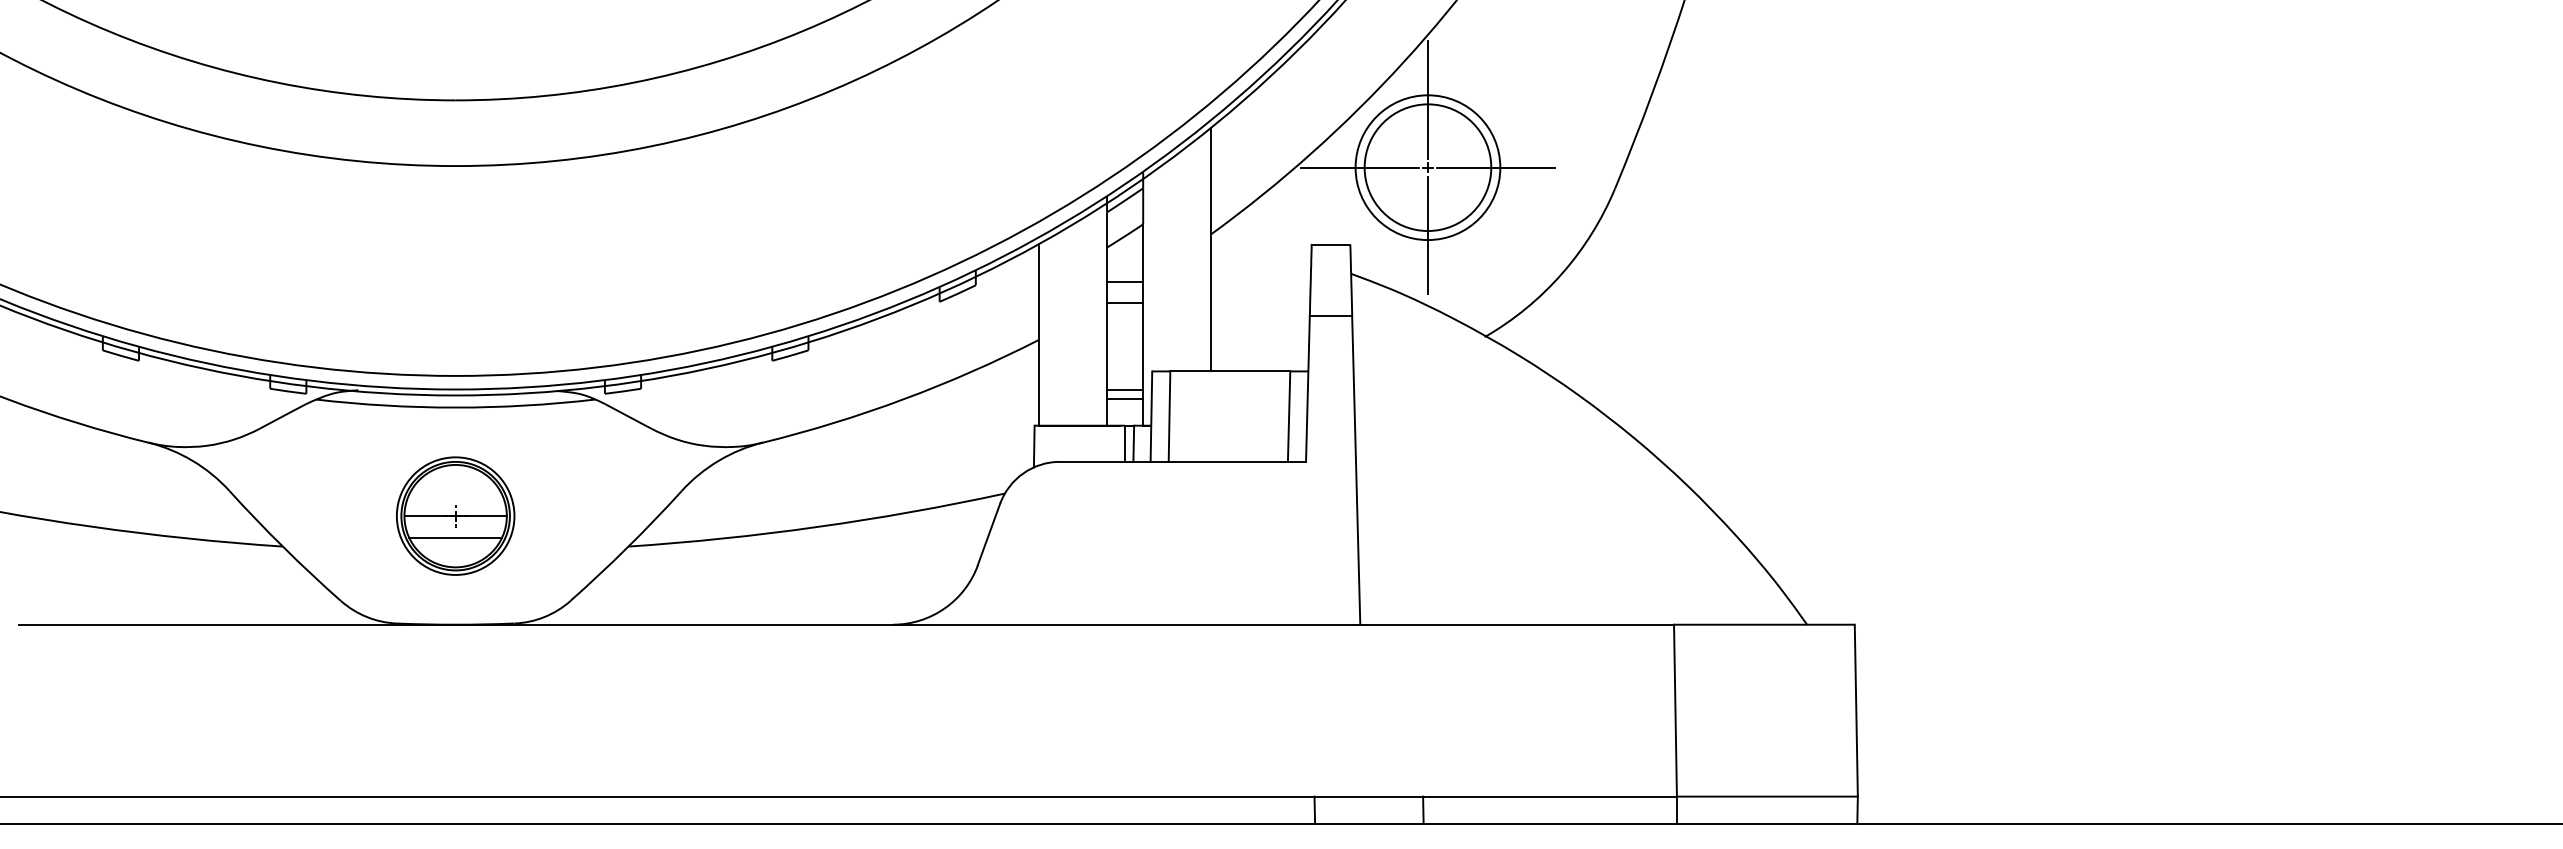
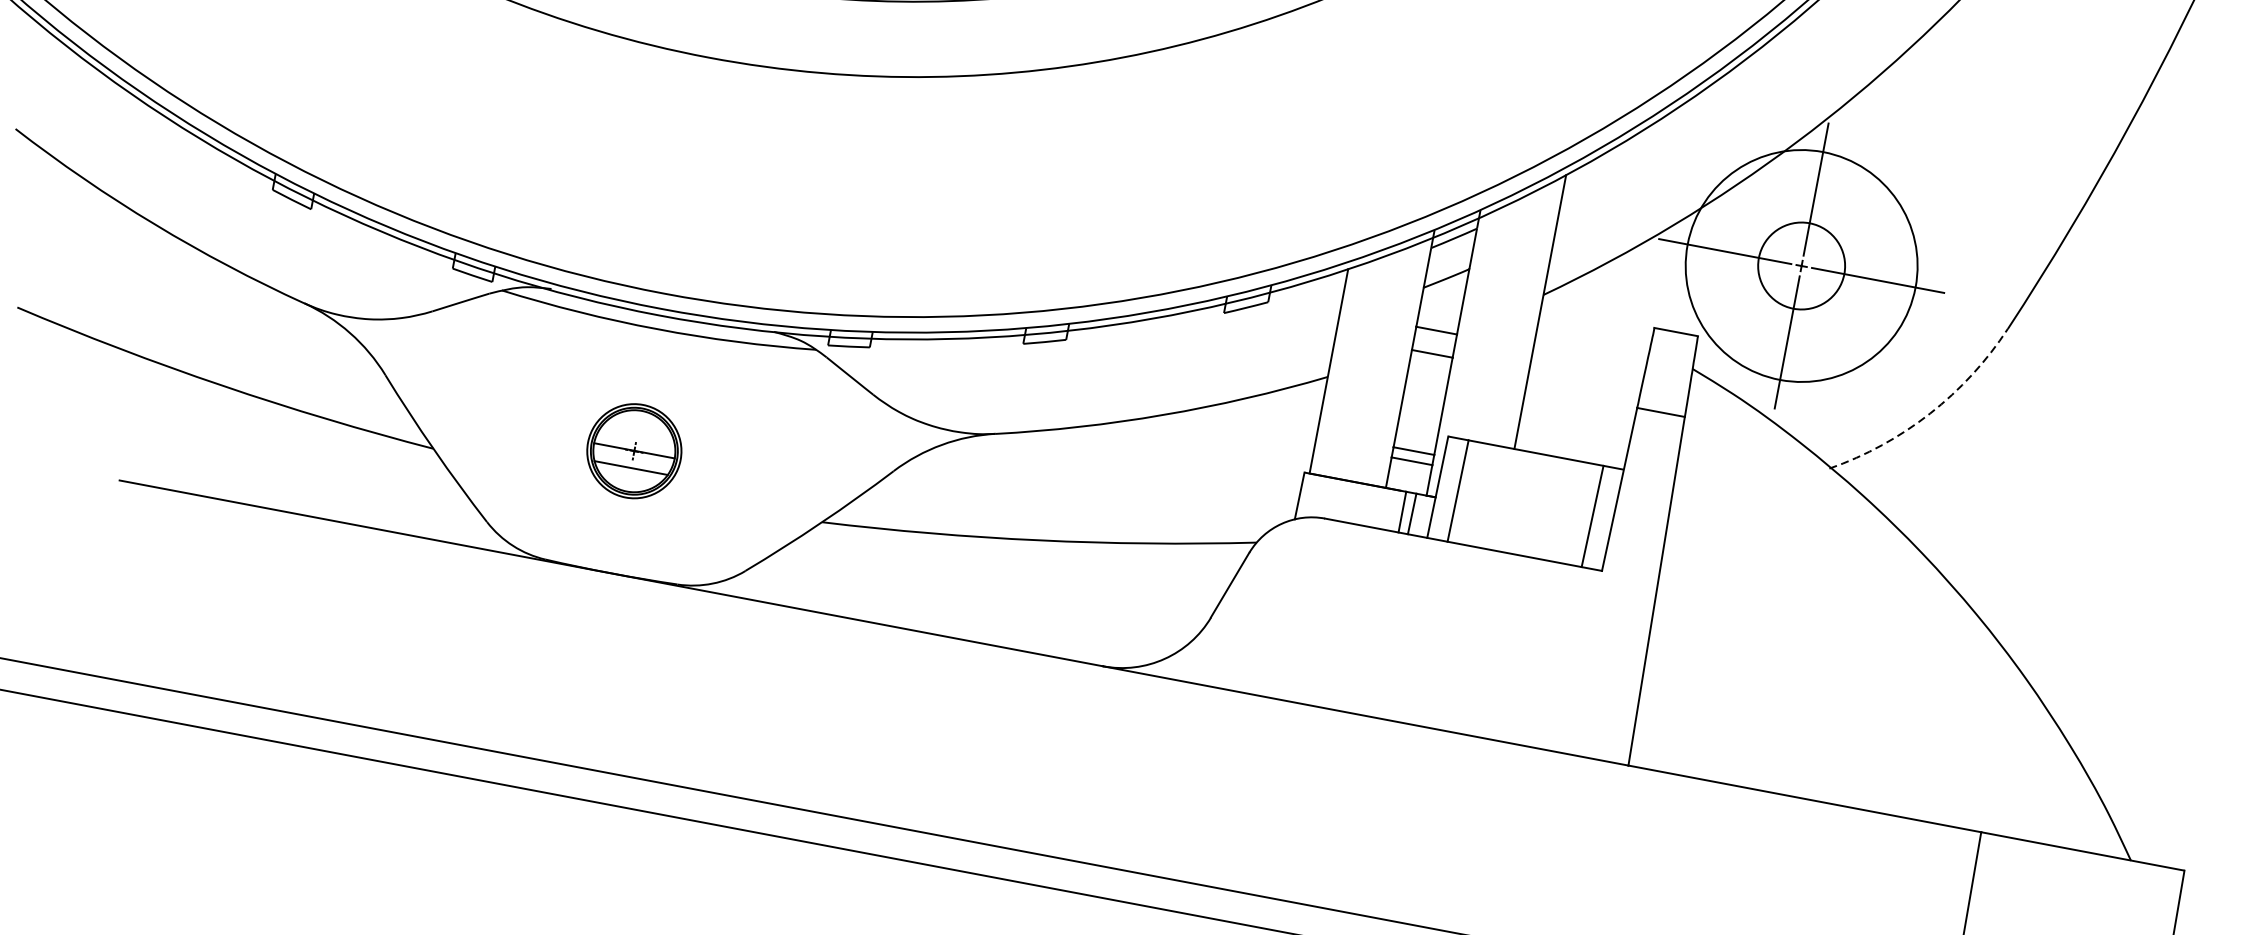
circle: (1427, 167) -> (1801, 265), size x0.6
circle: (1427, 167) -> (1801, 265), size x1.4
arc: (1562, 273) -> (1930, 413), solid -> dashed
part: (455, 515) -> (634, 450), size x0.7

